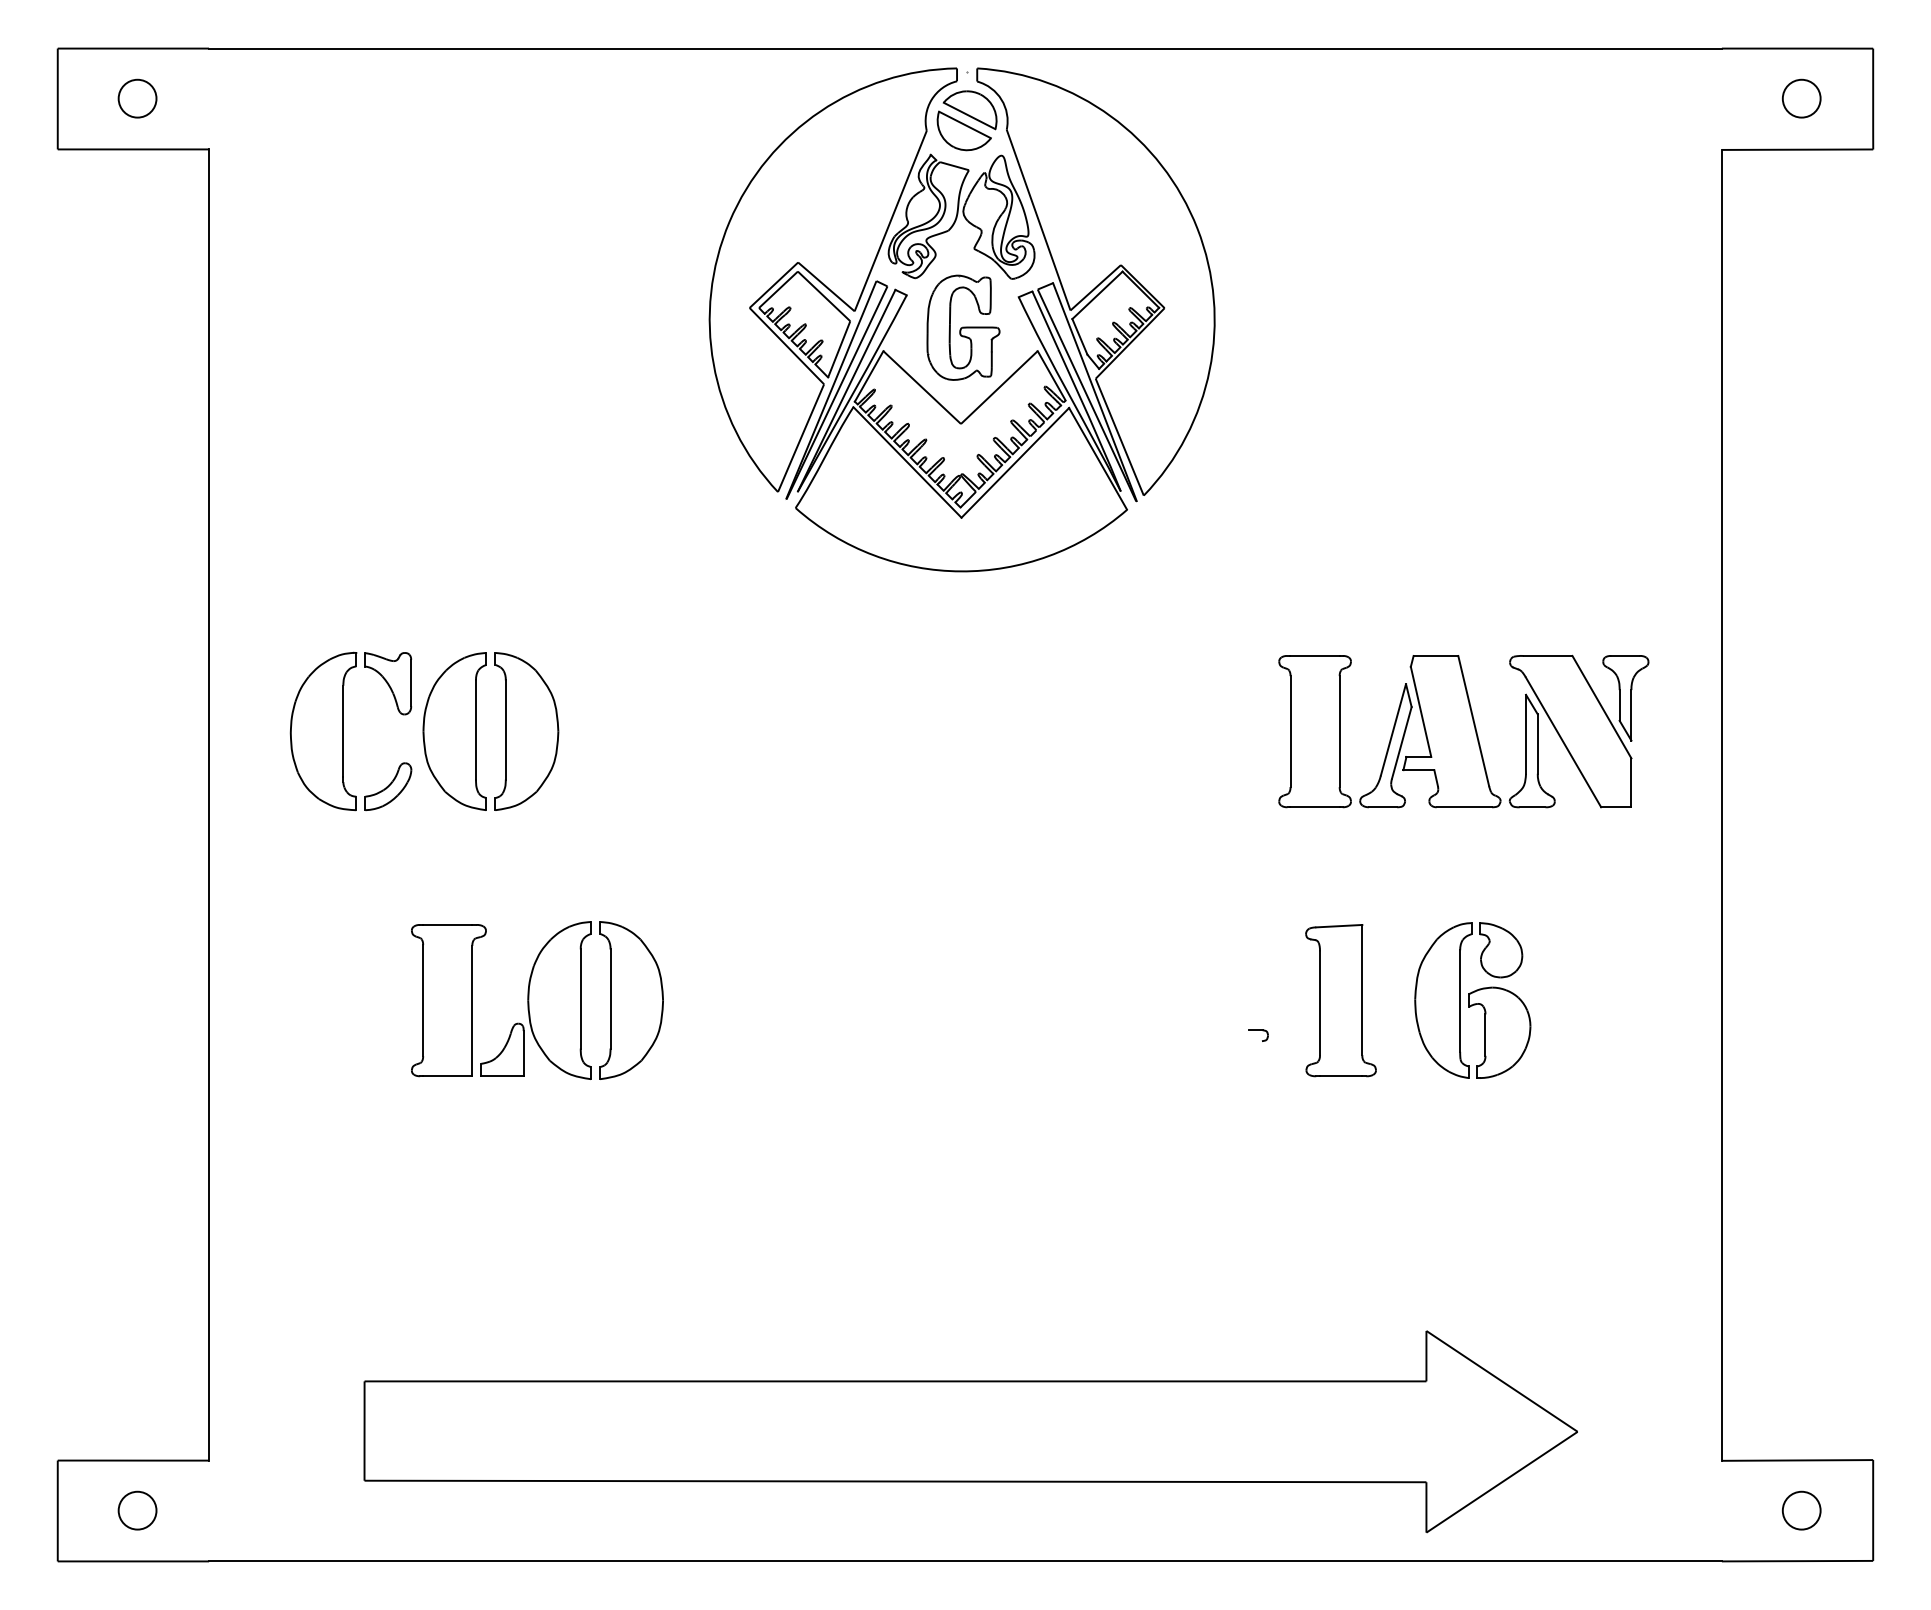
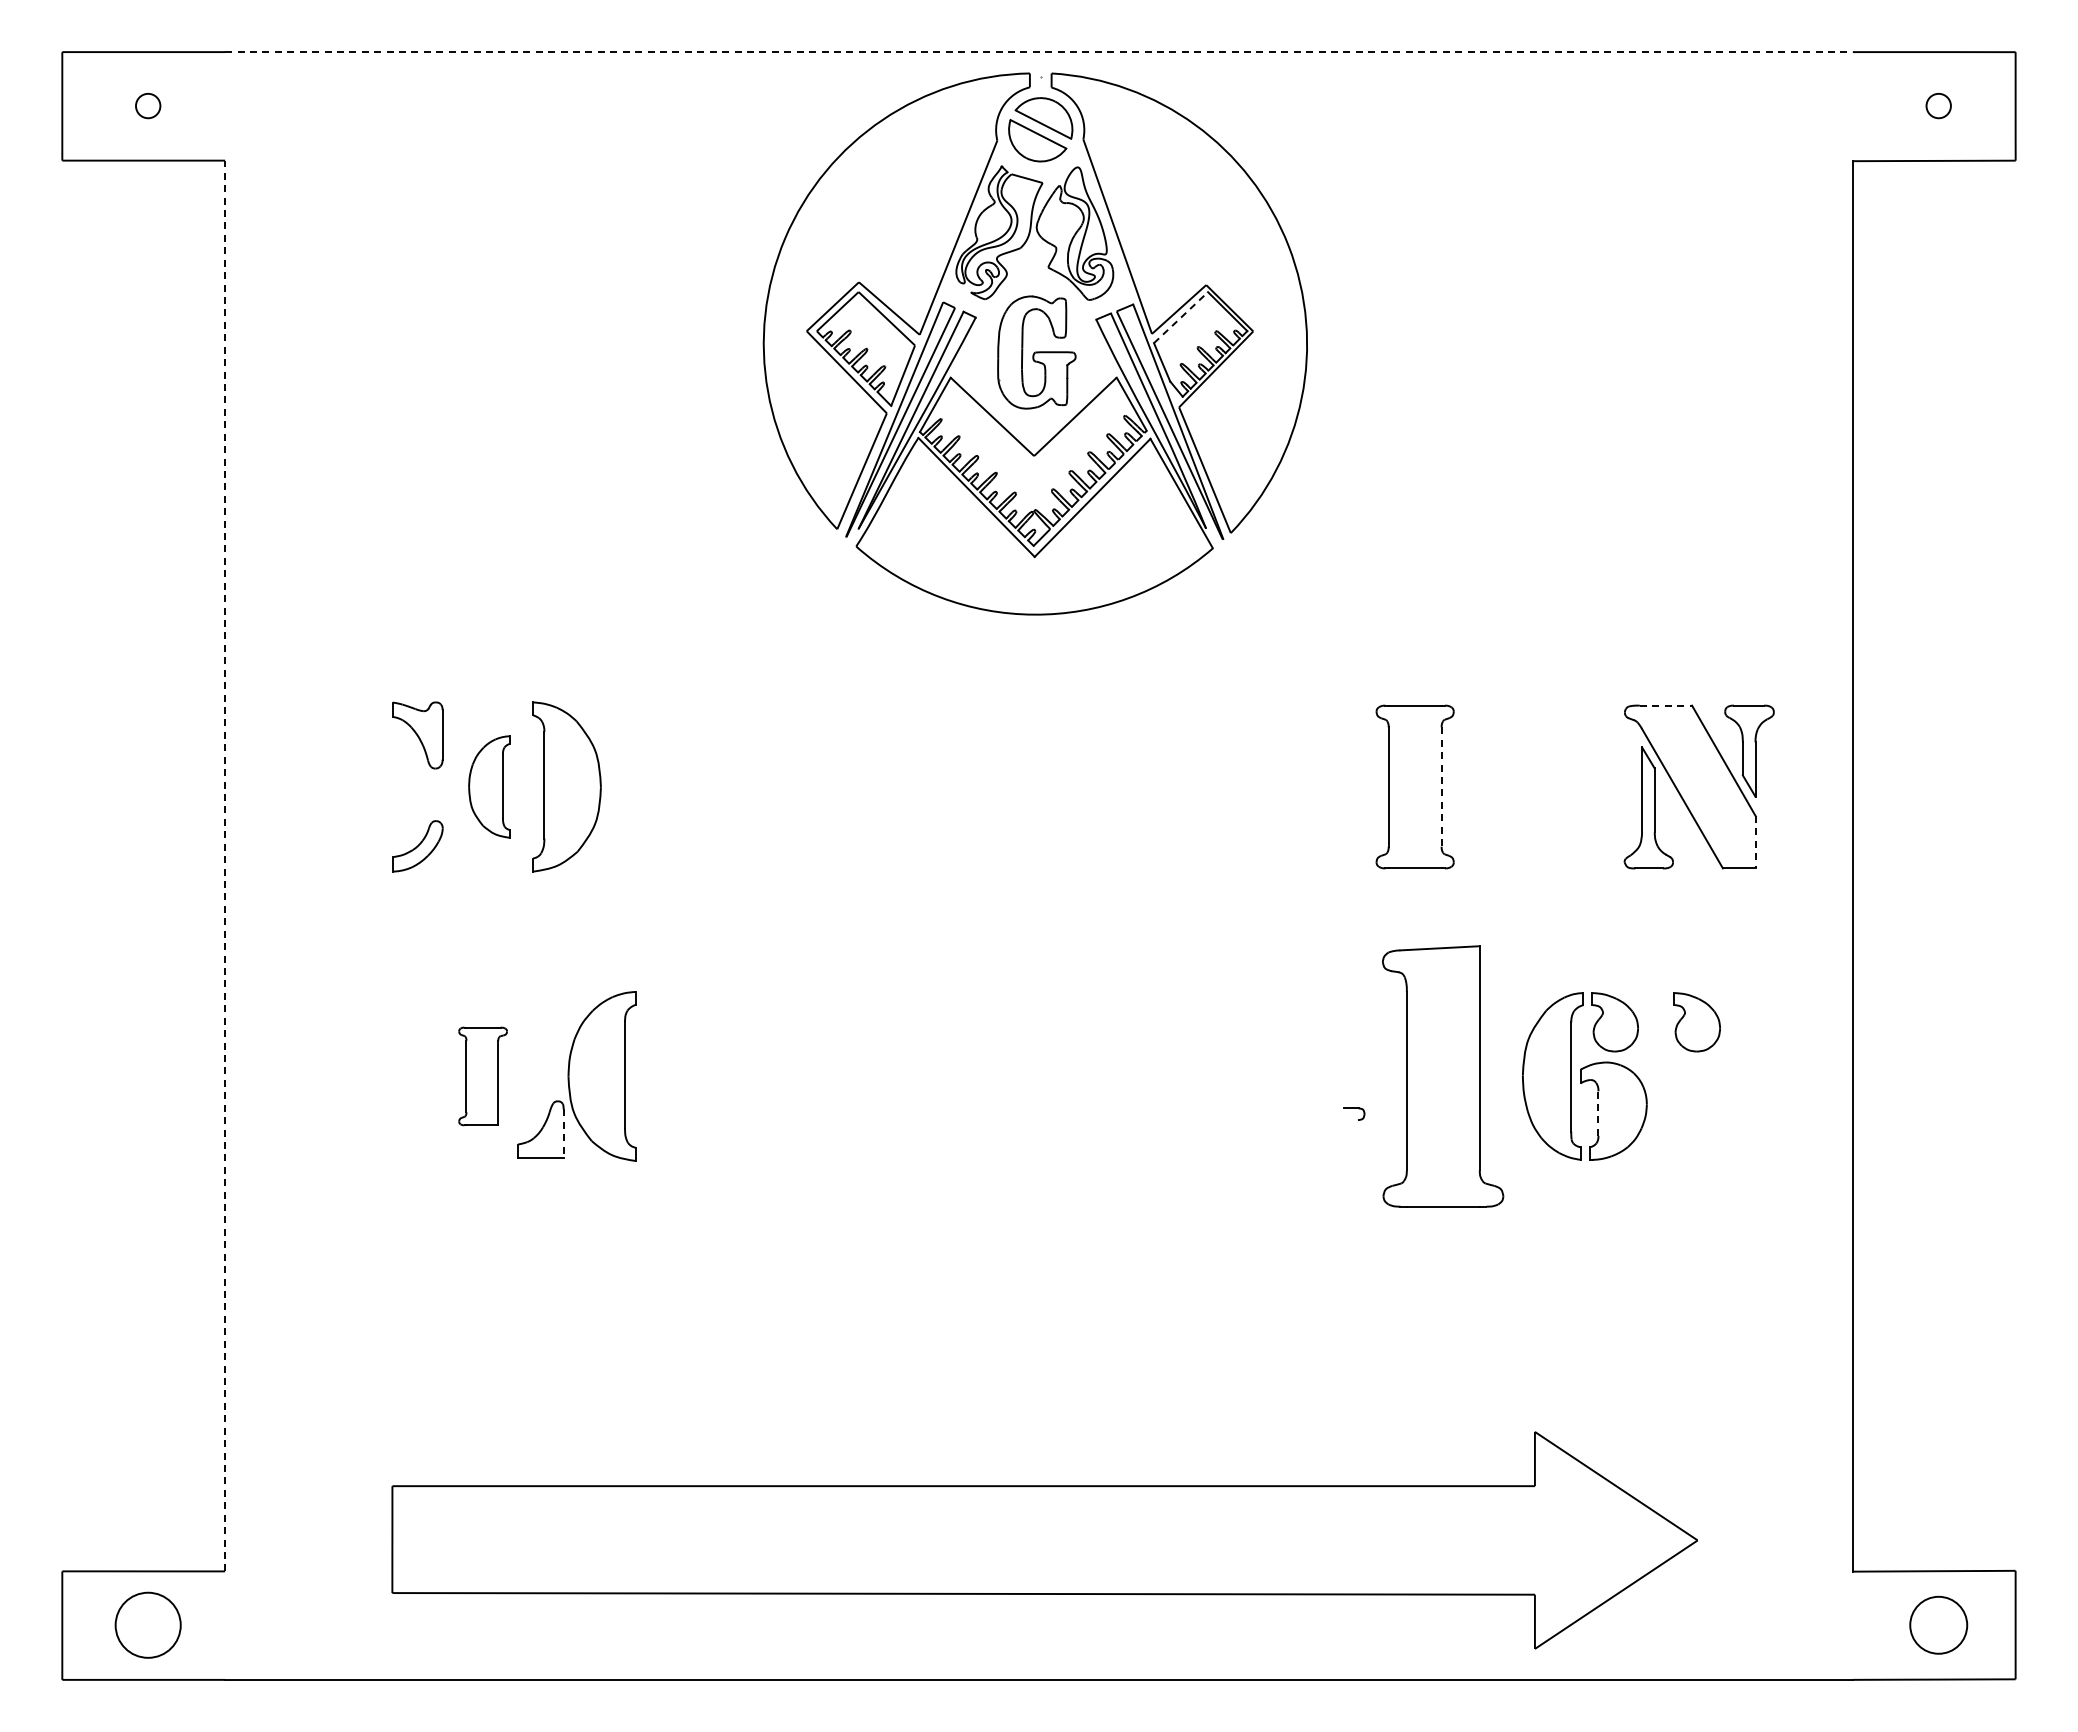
line: (965, 48) -> (1038, 52), solid -> dashed
circle: (136, 98) -> (147, 105), size x0.6
circle: (1801, 98) -> (1938, 105), size x0.6
line: (1097, 295) -> (1181, 317), solid -> dashed
line: (1548, 655) -> (1666, 705), solid -> dashed
part: (323, 731) -> (348, 786), removed
part: (453, 731) -> (488, 786), size x0.6
part: (1429, 731) -> (1538, 786), removed
line: (1339, 732) -> (1441, 787), solid -> dashed
line: (1631, 783) -> (1755, 842), solid -> dashed
line: (209, 804) -> (225, 865), solid -> dashed
part: (1576, 950) -> (1696, 1022), added
part: (448, 1000) -> (482, 1076), size x0.6
part: (631, 1000) -> (679, 1076), removed
part: (1340, 1000) -> (1442, 1076), size x1.6
line: (1485, 1035) -> (1598, 1113), solid -> dashed
line: (523, 1054) -> (563, 1134), solid -> dashed
circle: (136, 1509) -> (147, 1624), size x1.6
circle: (1801, 1509) -> (1938, 1624), size x1.4

